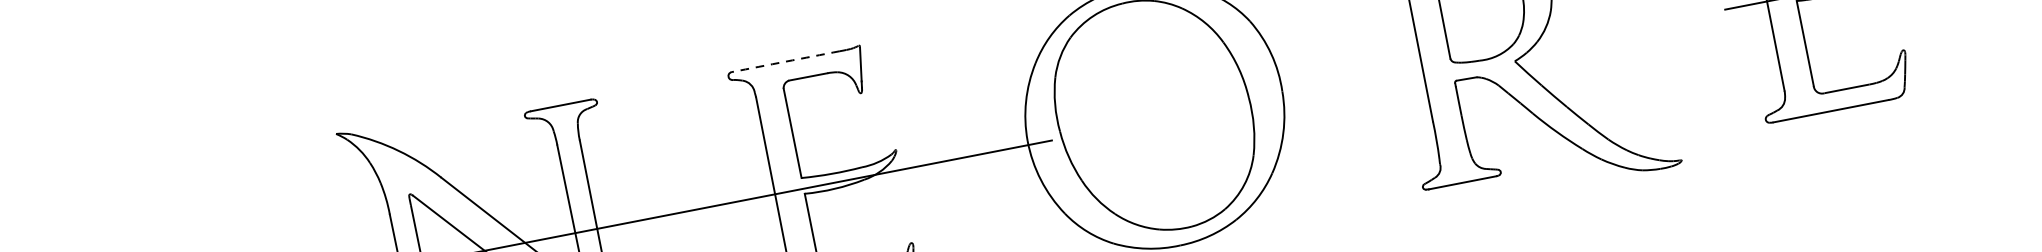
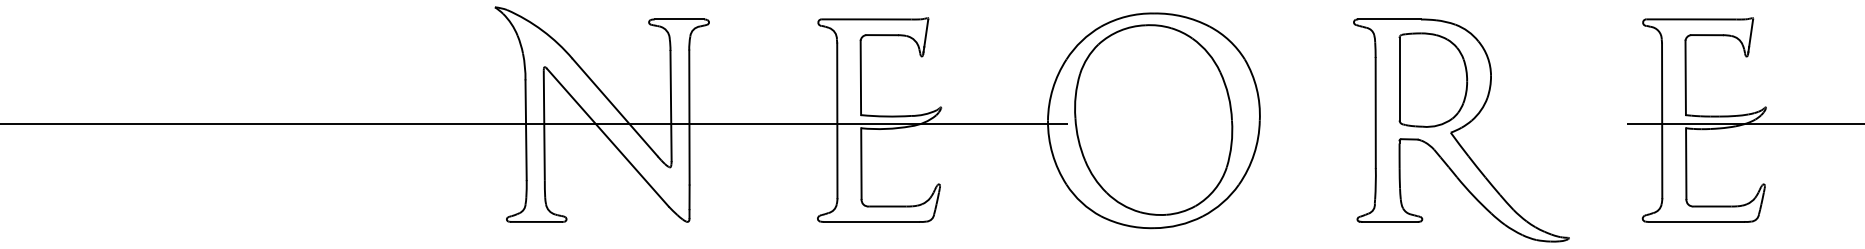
arc: (785, 61) -> (866, 19), dashed -> solid

